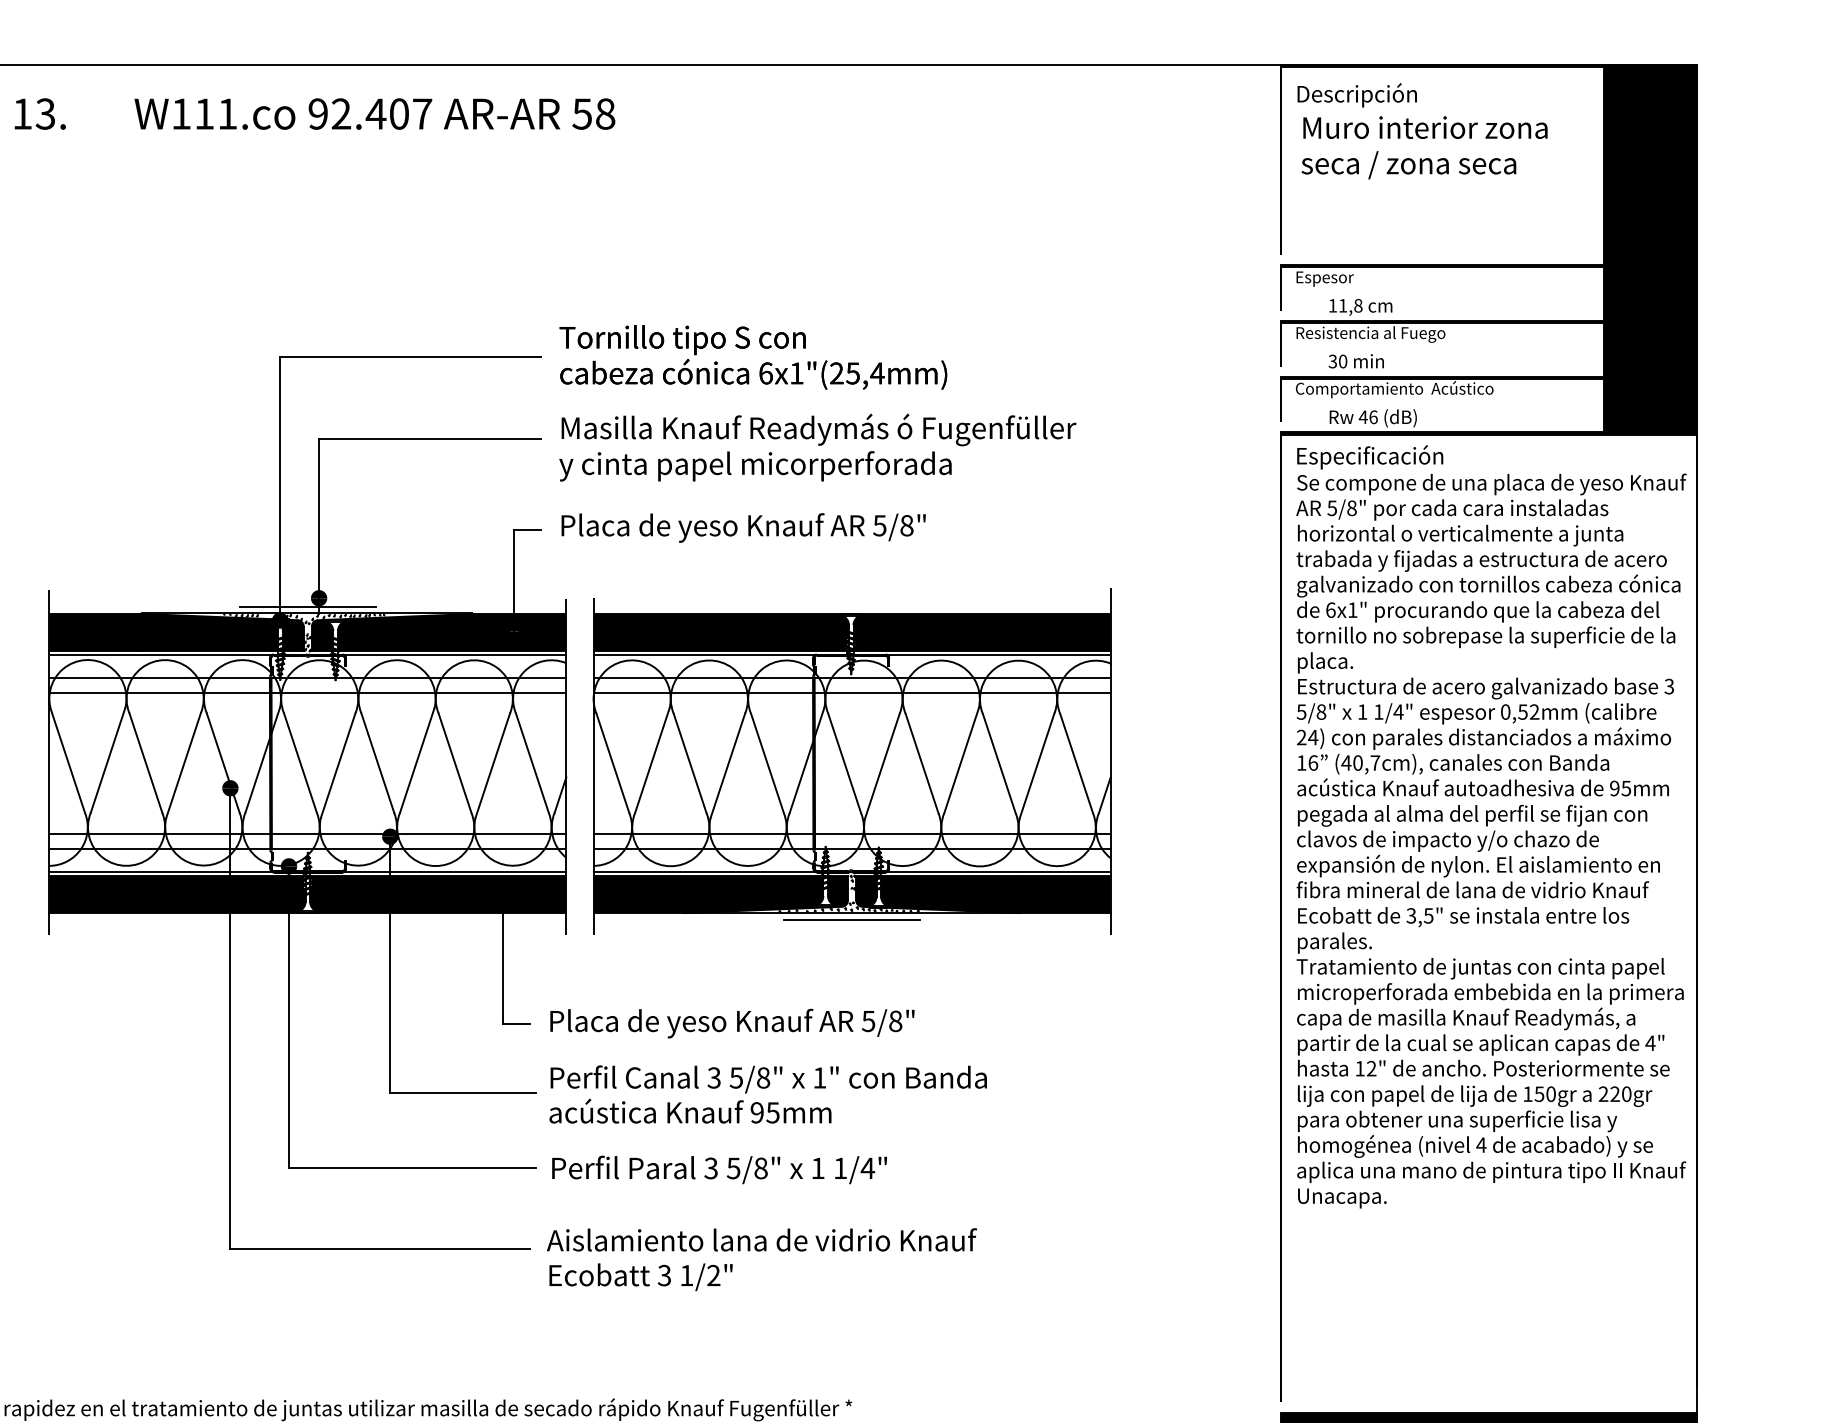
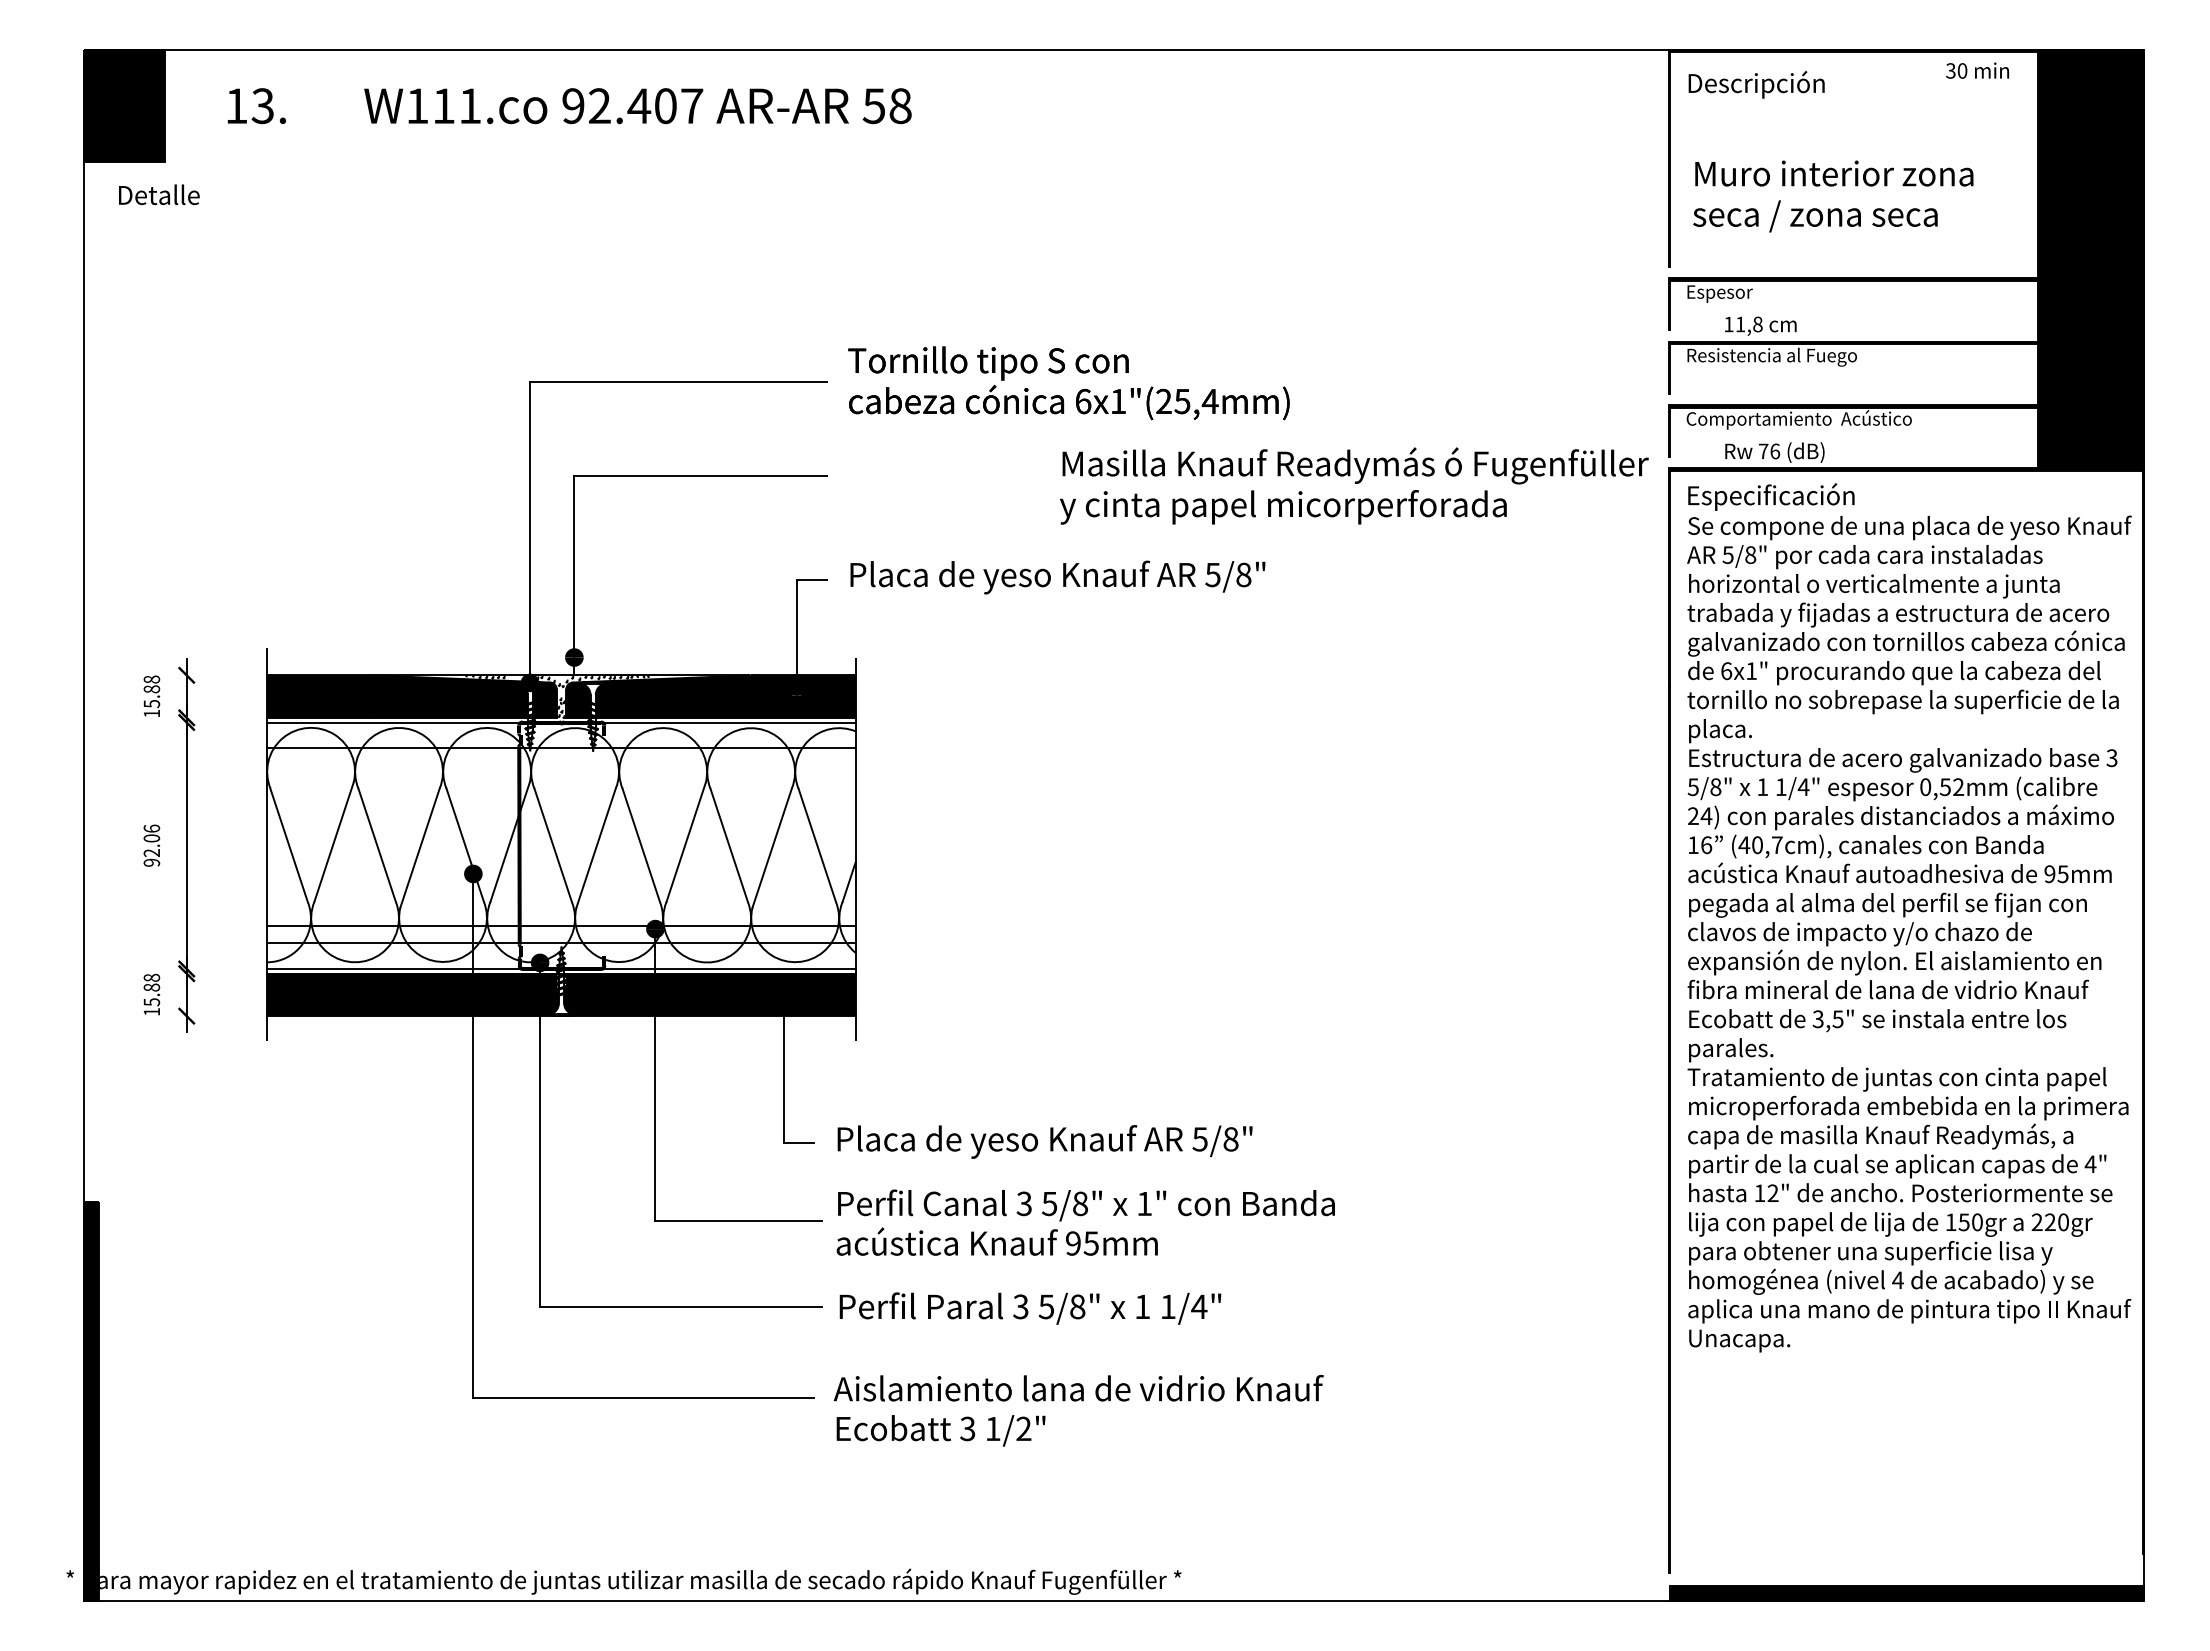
text: (1424, 147) -> (1833, 196), moved
text: (1356, 361) -> (1977, 70), moved
text: (1363, 417) -> (1763, 451), 46 -> 76
text: (817, 447) -> (1354, 485), moved
line: (307, 607) -> (561, 667), removed
line: (307, 693) -> (561, 765), removed
part: (852, 761) -> (1181, 843), removed

